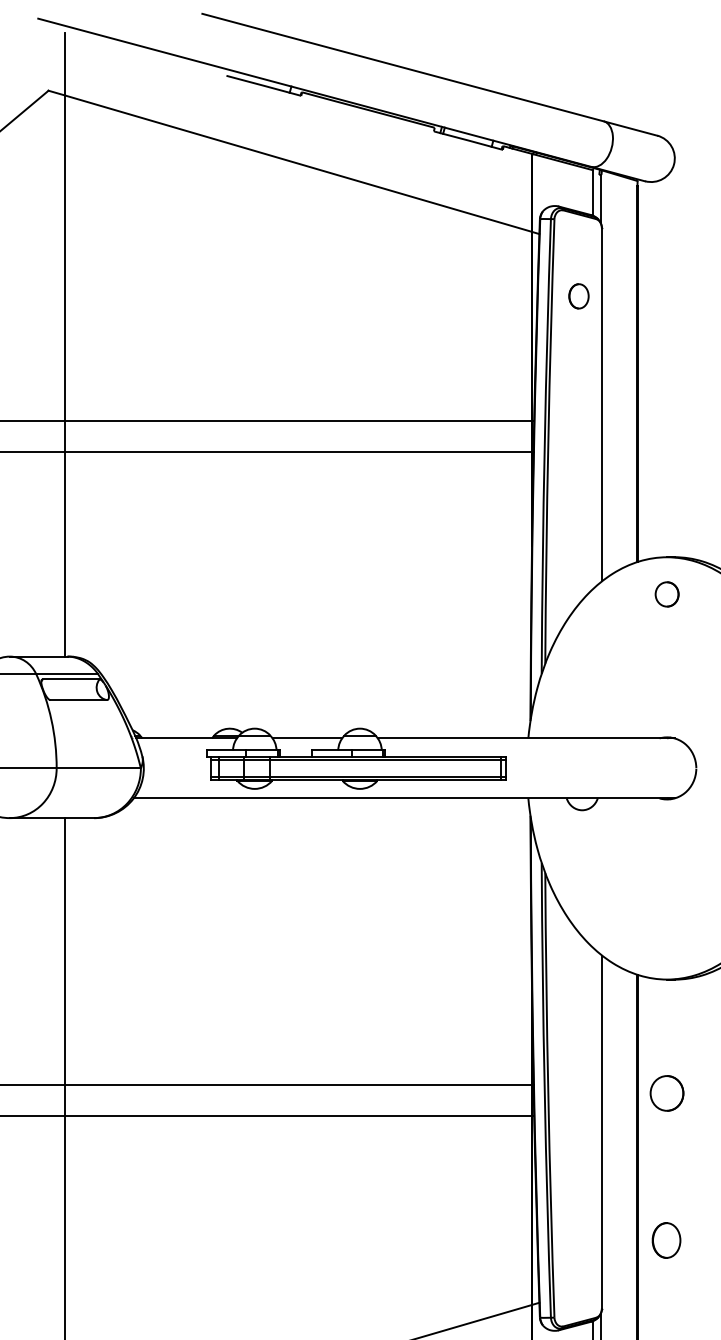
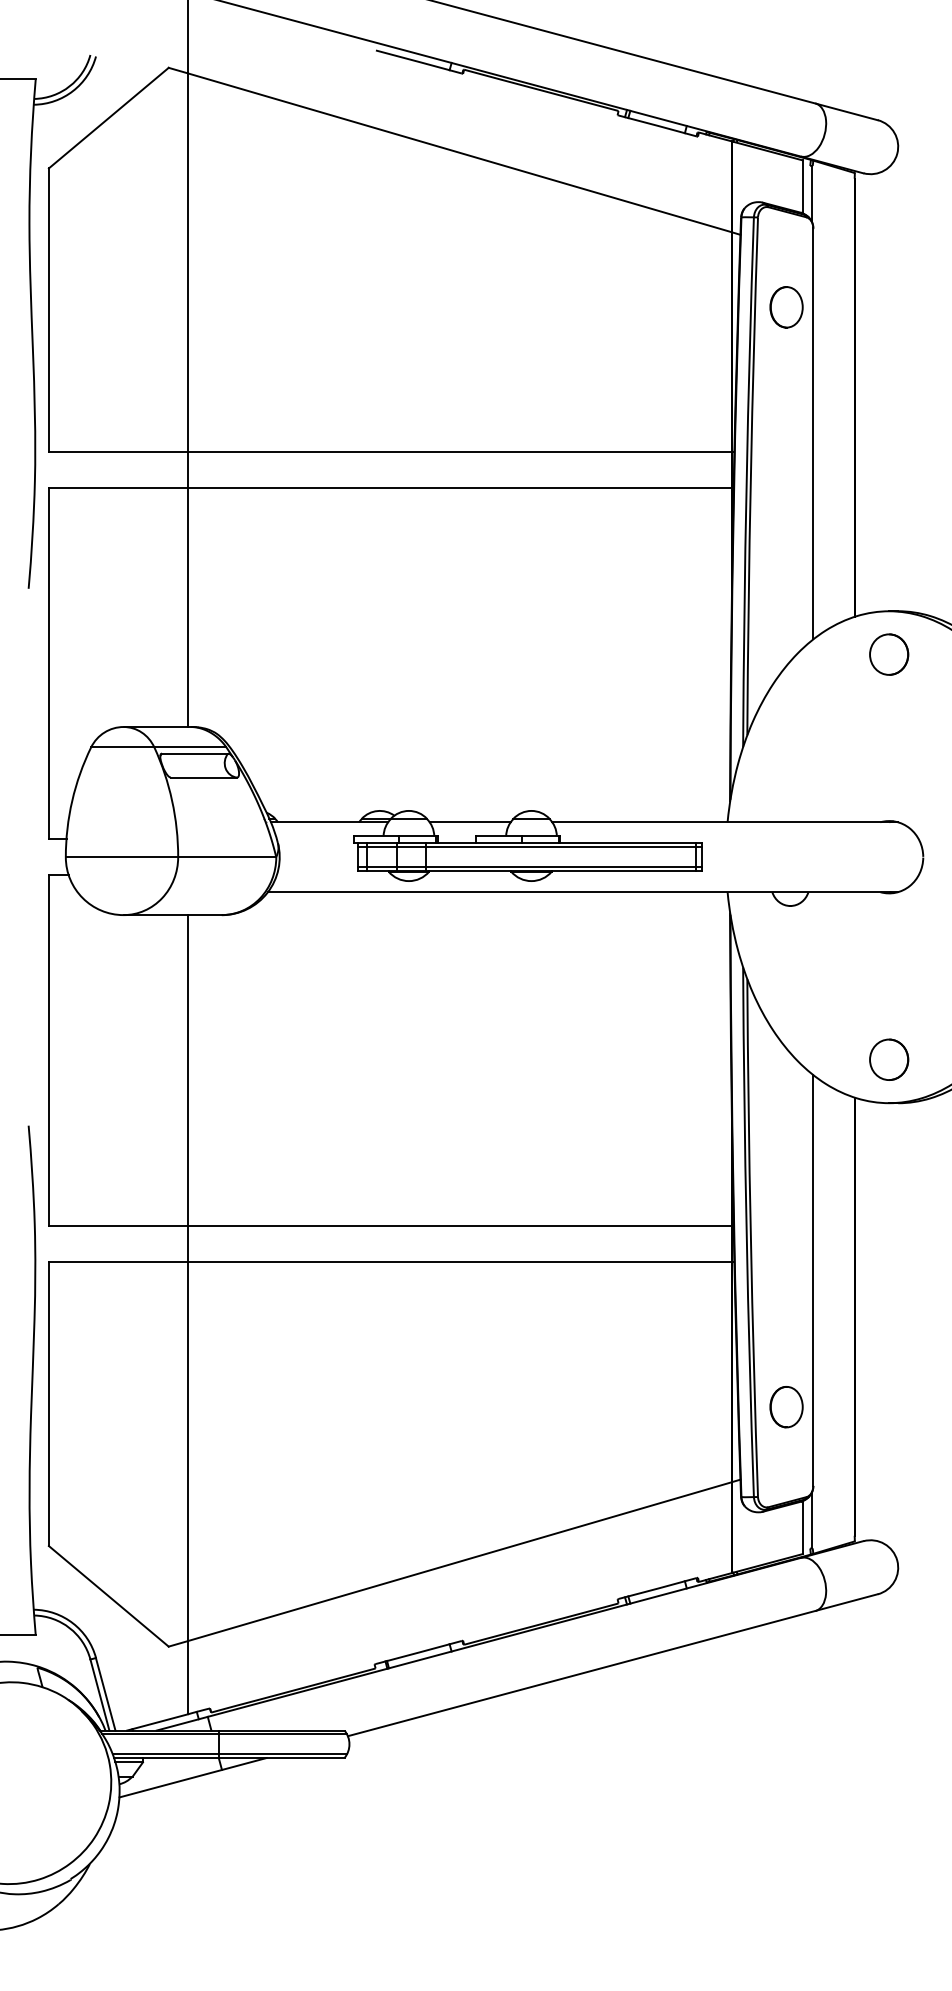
part: (578, 296) -> (786, 307), size x1.43
part: (667, 594) -> (889, 654), size x1.43
part: (667, 1093) -> (889, 1059), moved
part: (666, 1240) -> (786, 1407), moved

